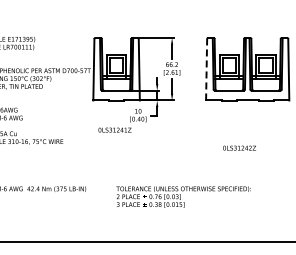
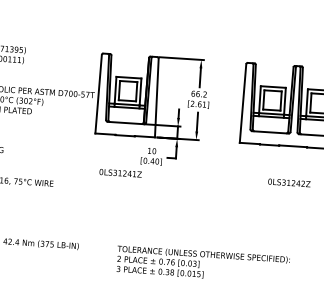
line: (206, 69) -> (242, 103), dashed -> solid
text: (239, 147) -> (289, 182), moved

